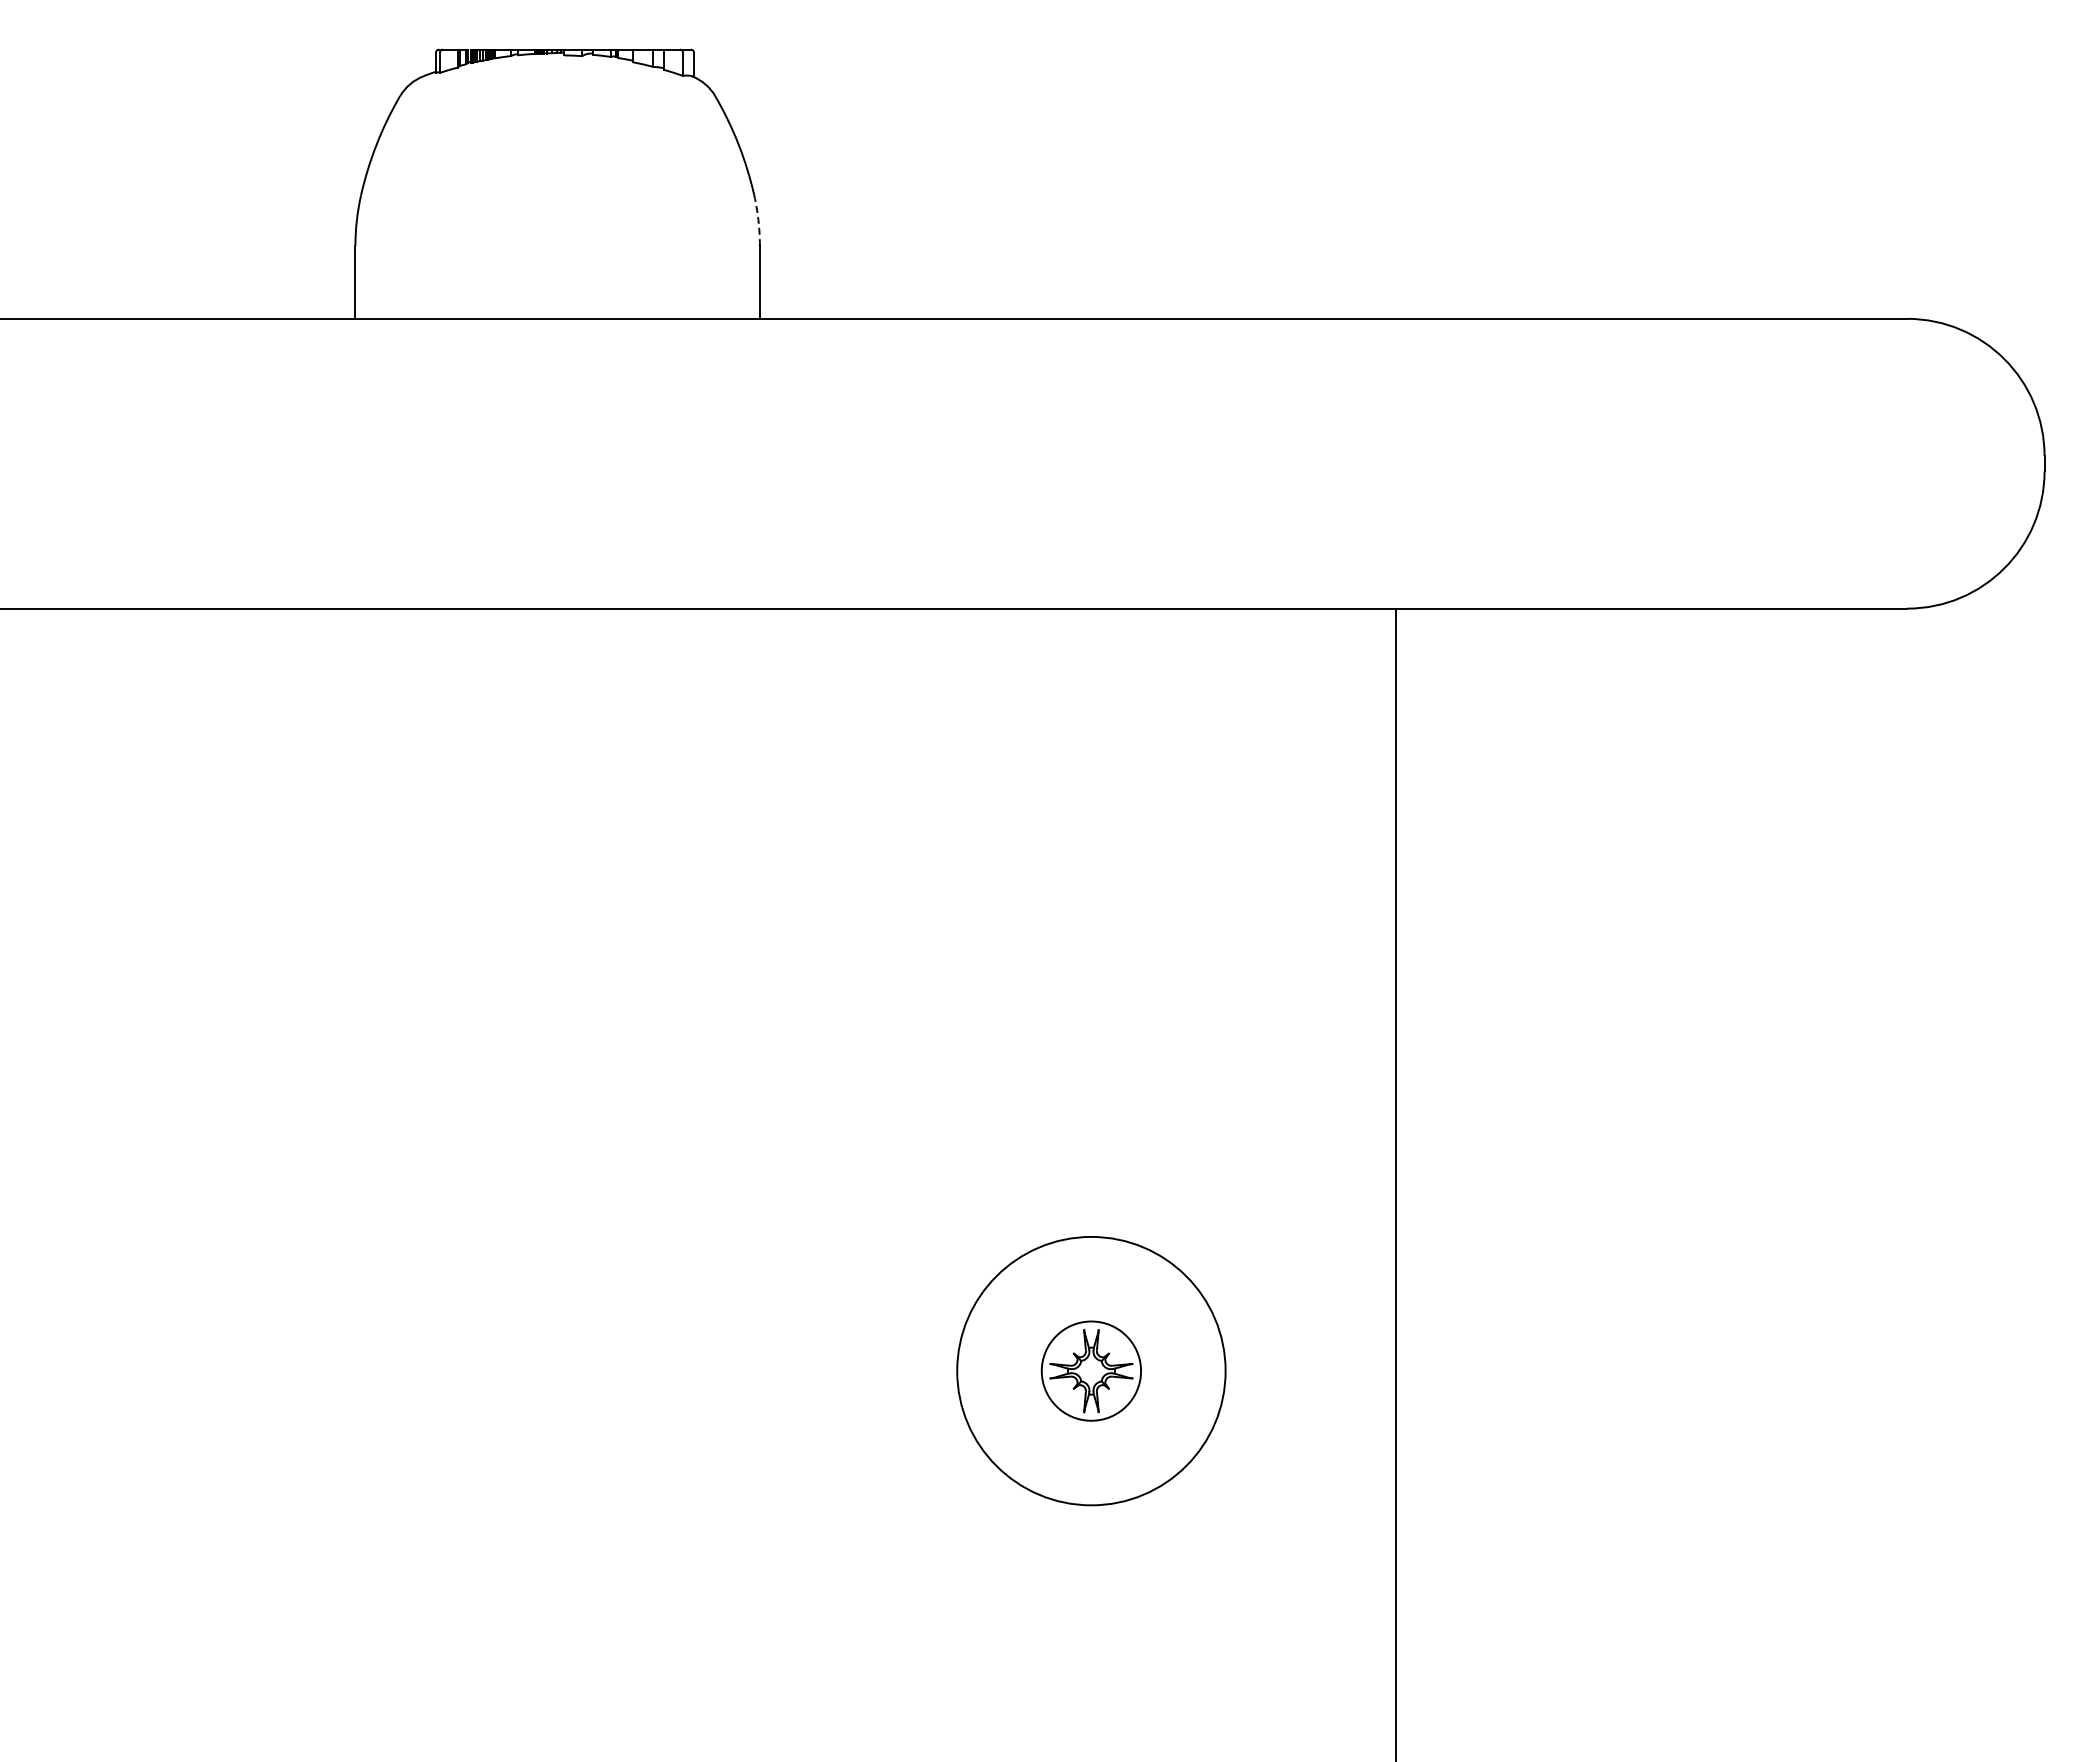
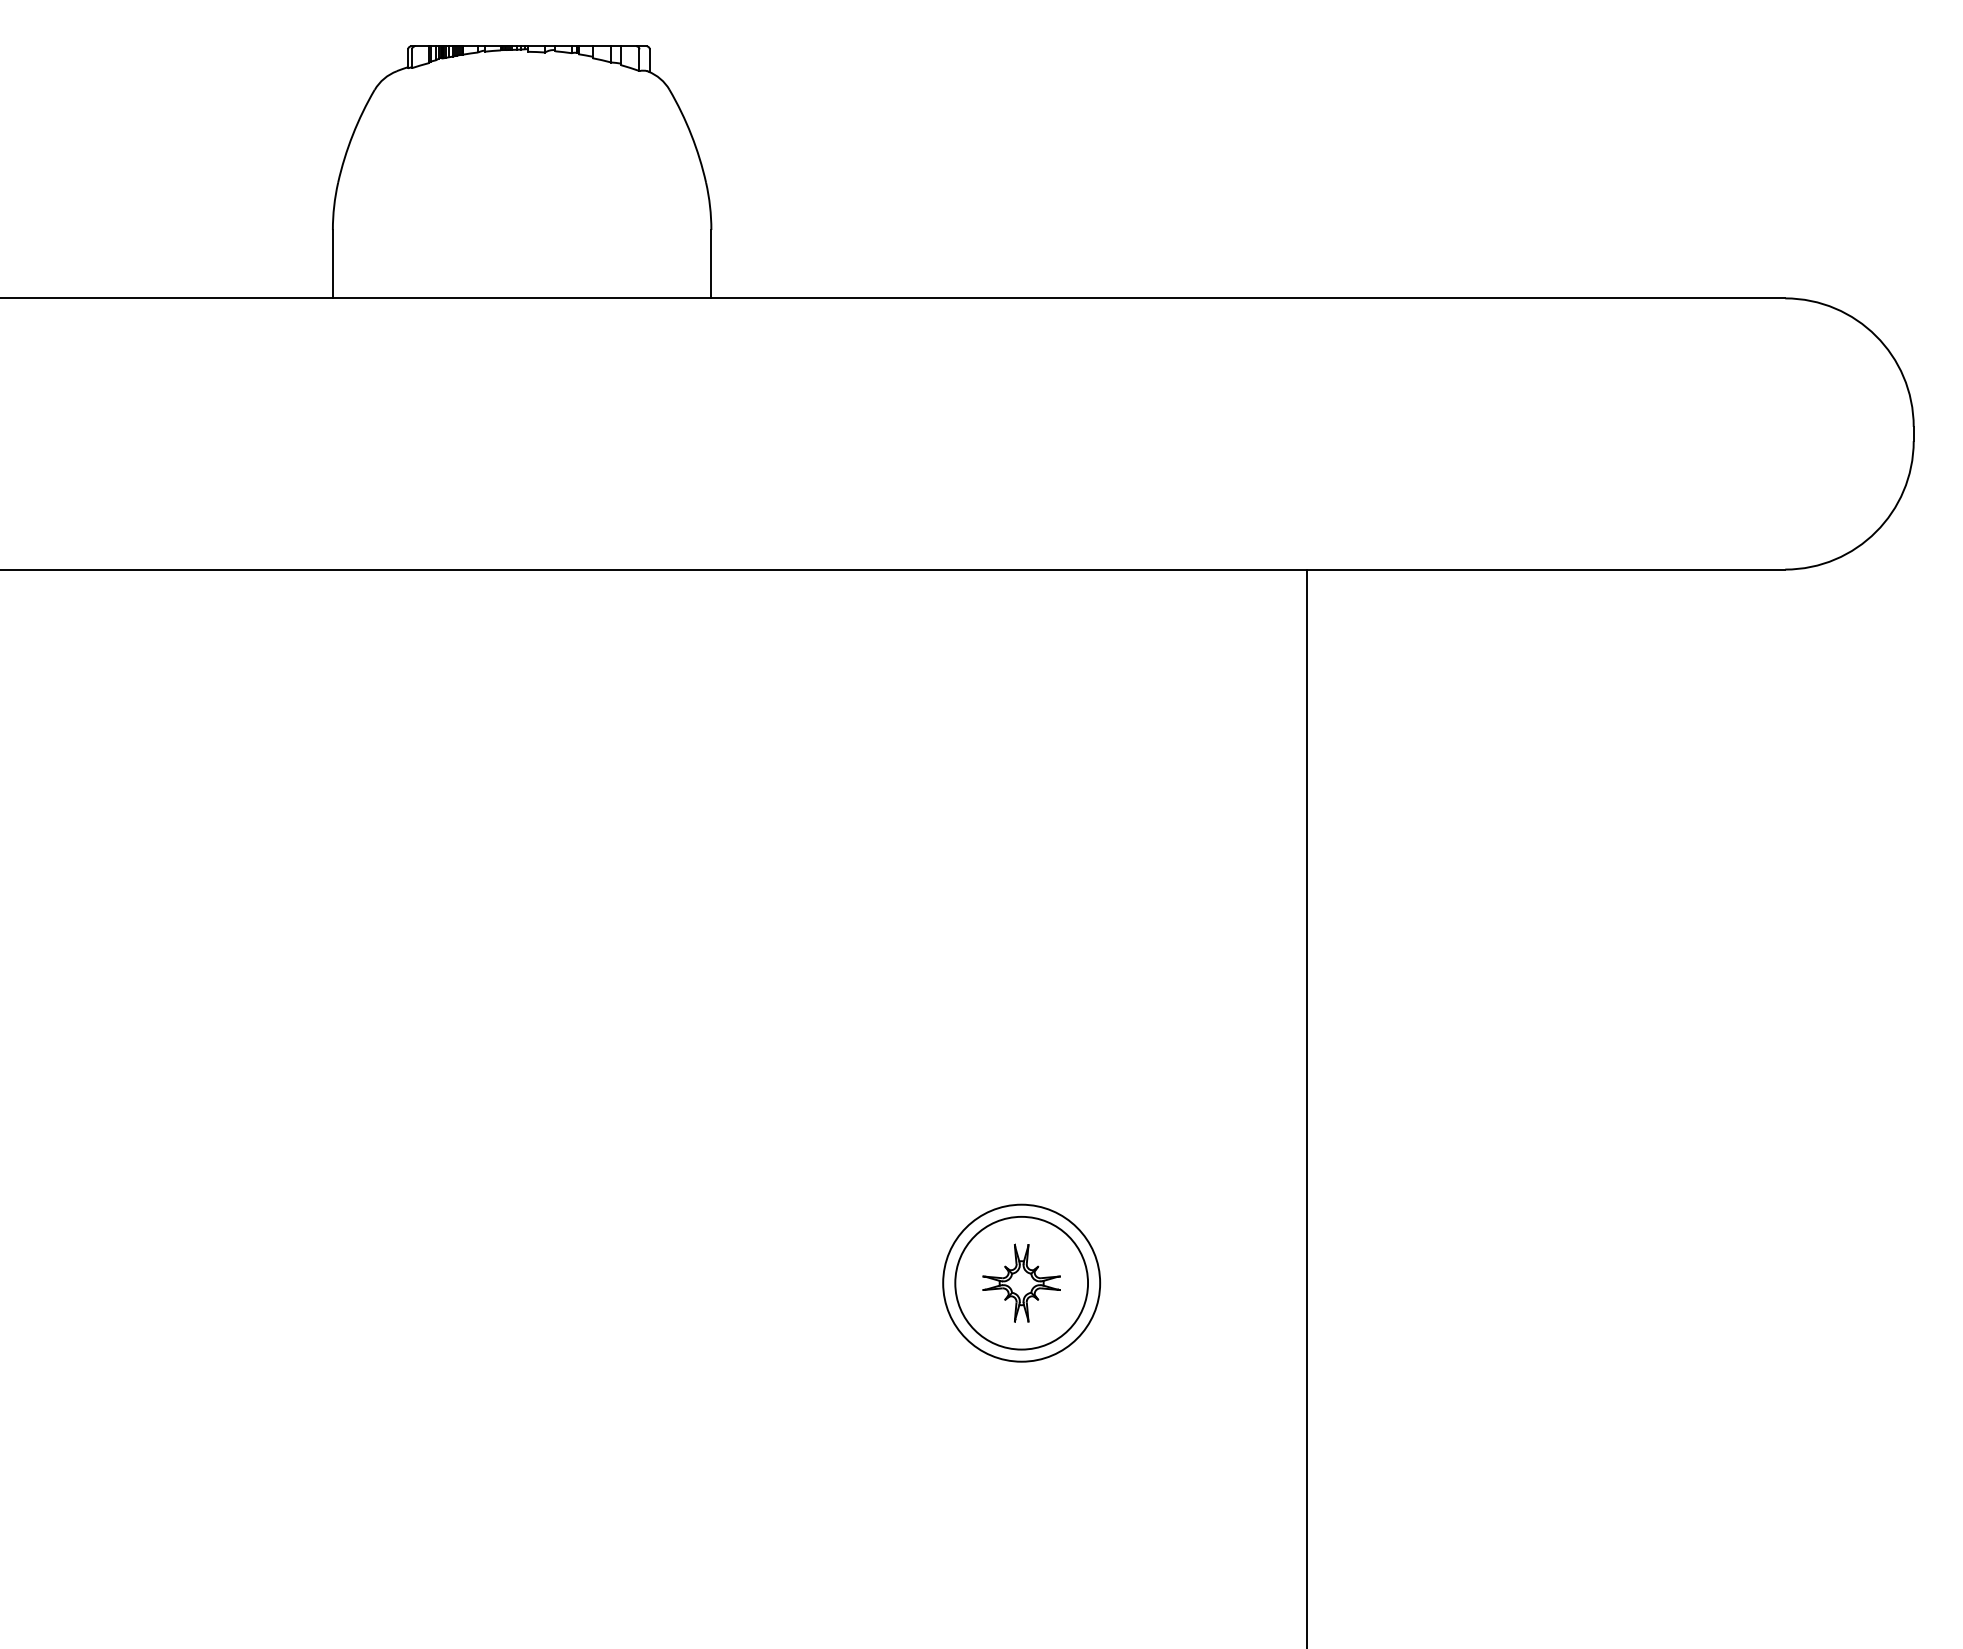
arc: (758, 220) -> (710, 206), dashed -> solid
circle: (1091, 1371) -> (1021, 1283), size x0.62
circle: (1091, 1371) -> (1021, 1283), size x1.43

